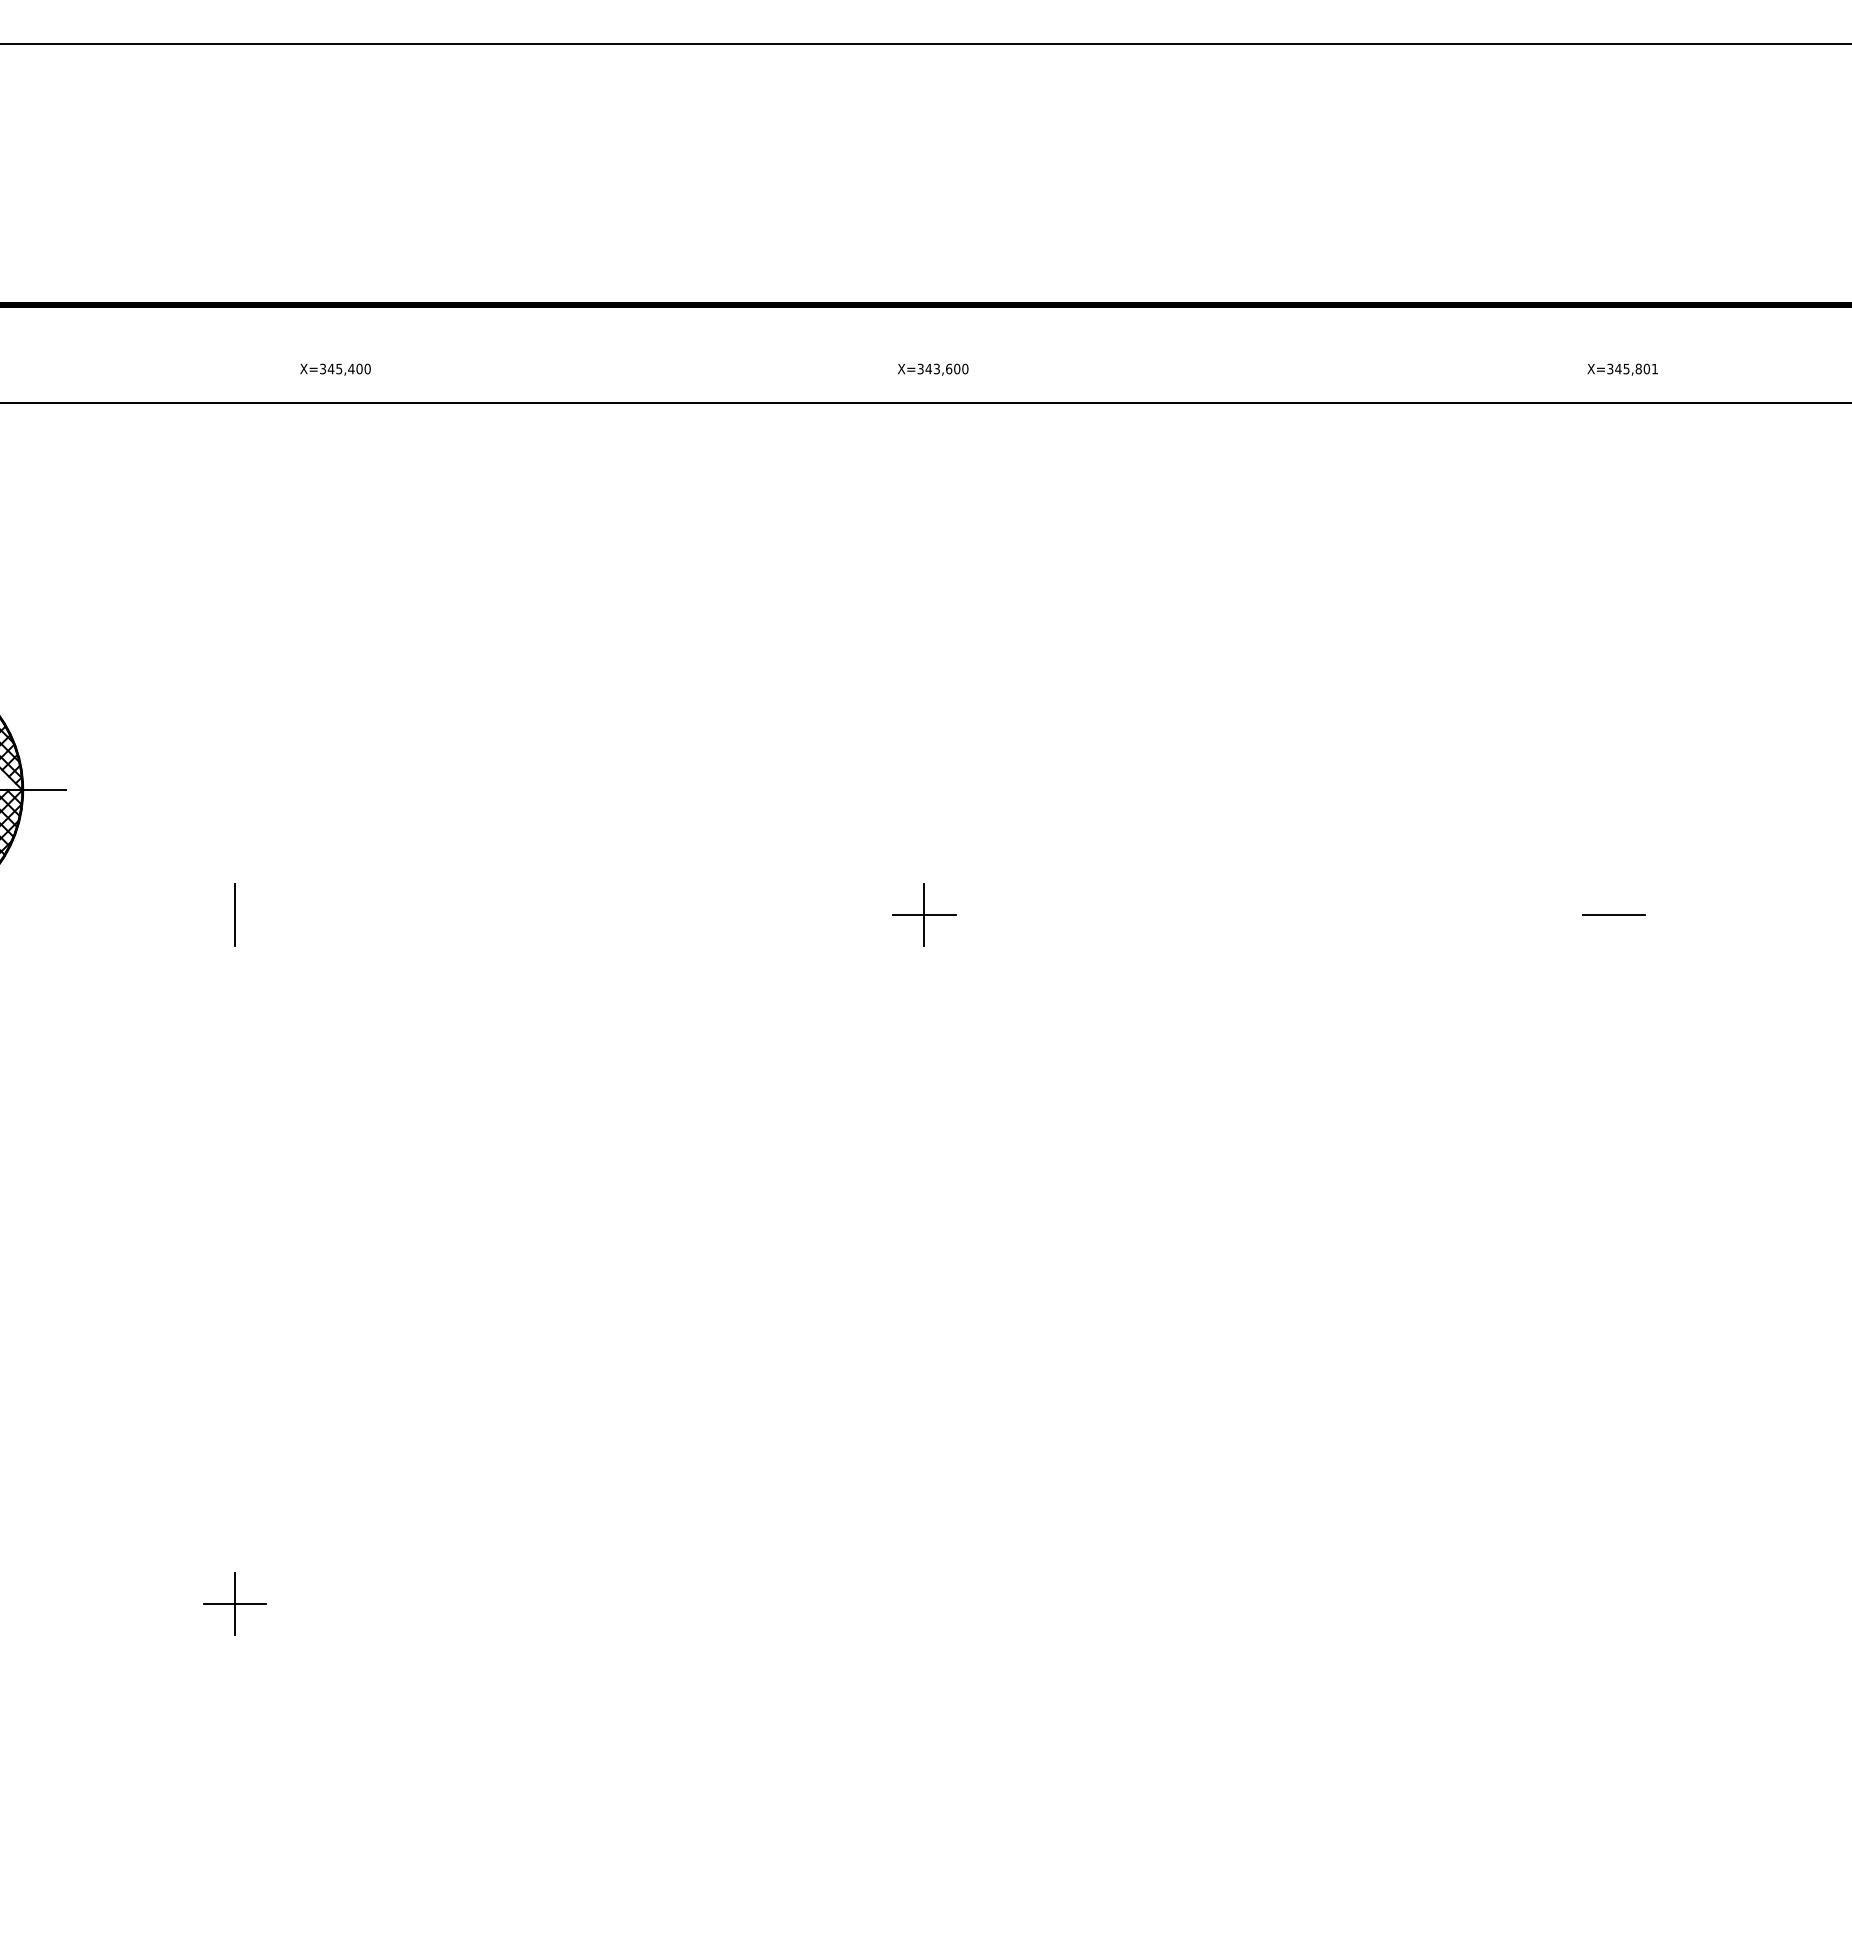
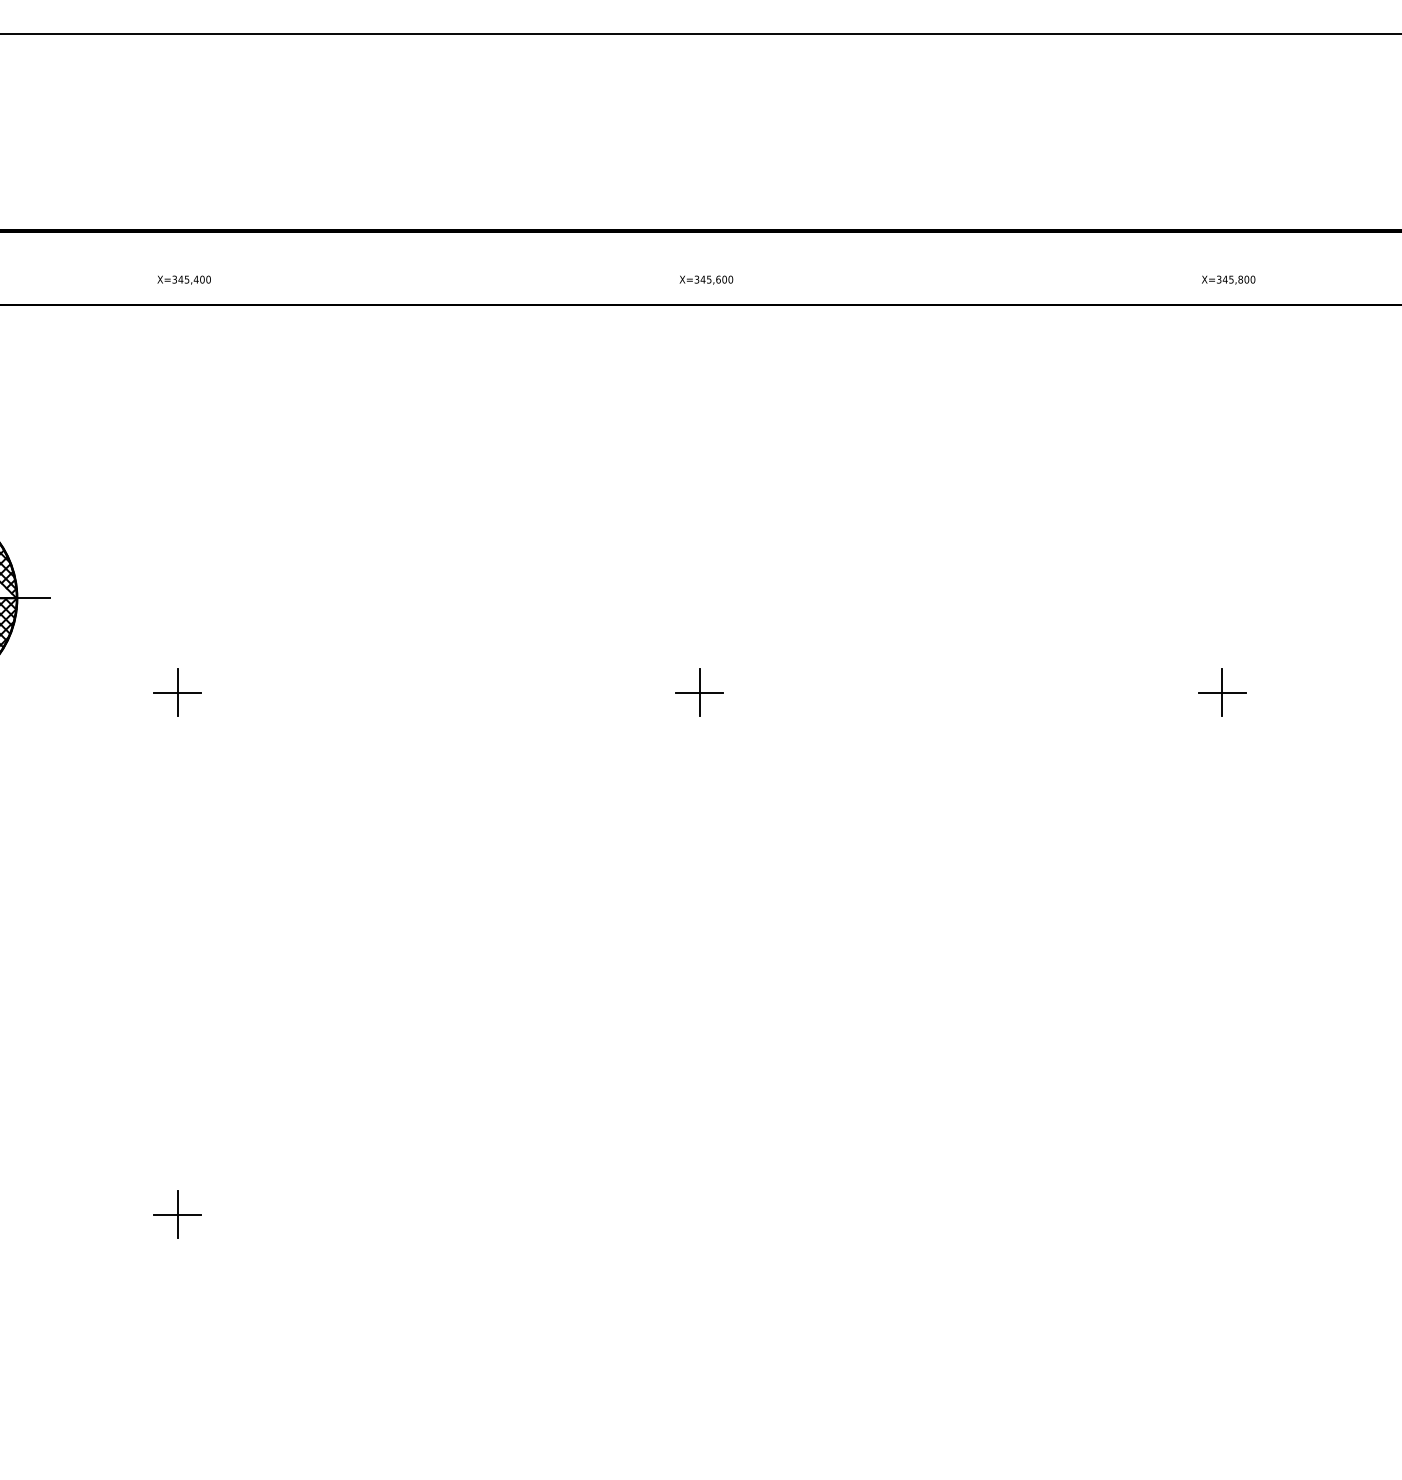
text: (936, 368) -> (708, 279), X=343,600 -> X=345,600
text: (1654, 368) -> (1252, 279), X=345,801 -> X=345,800
text: (335, 369) -> (184, 280), moved
line: (234, 914) -> (177, 692), added
line: (1614, 914) -> (1222, 692), added

